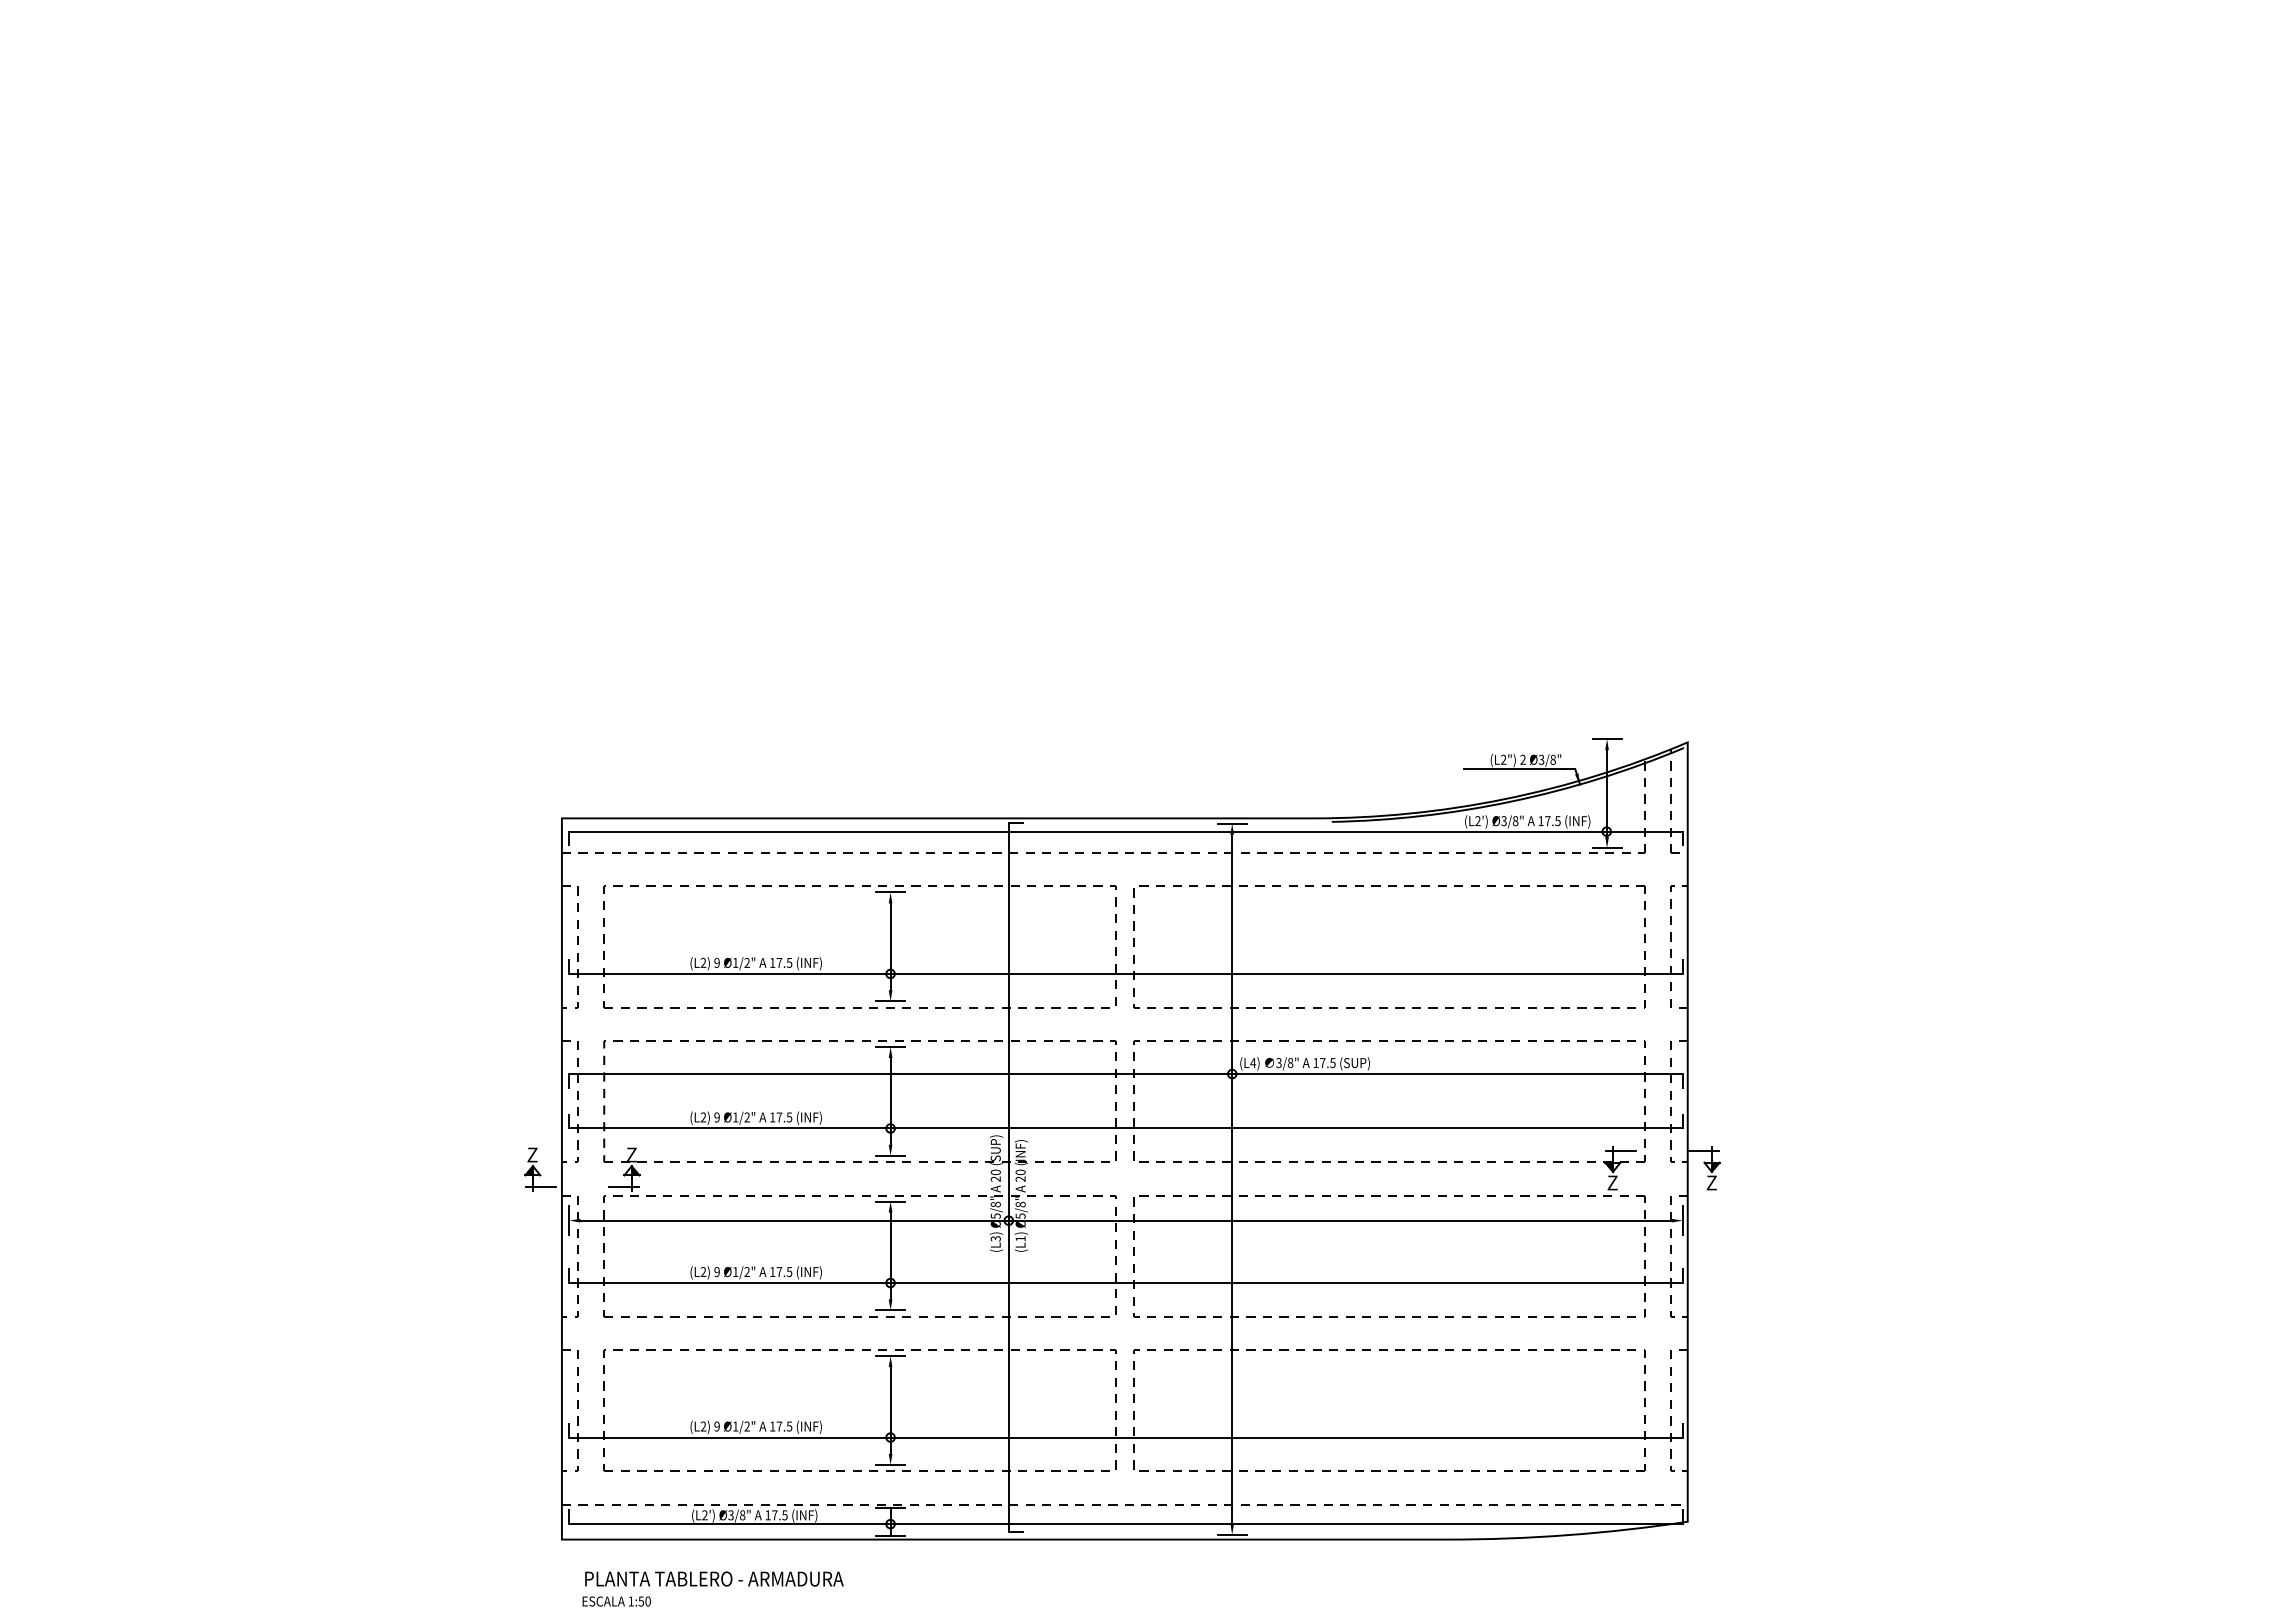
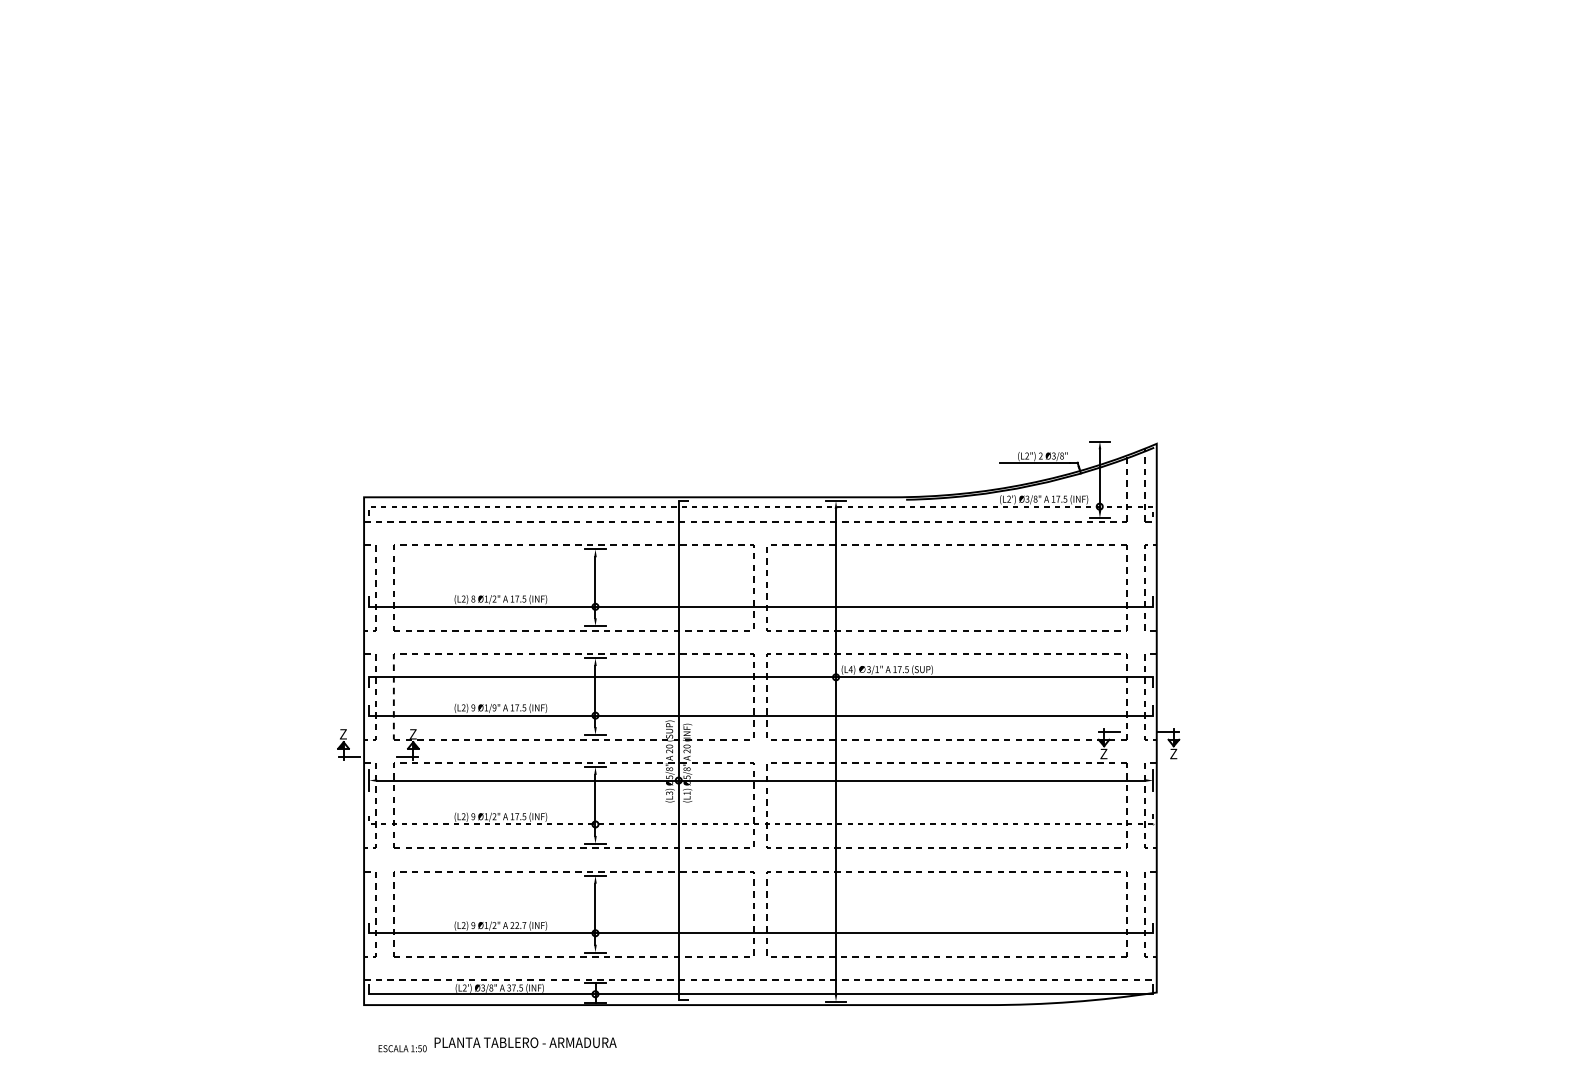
line: (1126, 831) -> (761, 506), solid -> dashed
text: (716, 962) -> (472, 598), 9 -> 8
text: (1290, 1063) -> (877, 669), 3/8" -> 3/1"
text: (746, 1117) -> (494, 707), Ø1/2" -> Ø1/9"
line: (1126, 1283) -> (761, 824), solid -> dashed
text: (781, 1426) -> (518, 925), 17.5 -> 22.7
text: (767, 1515) -> (508, 988), 17.5 -> 37.5
text: (714, 1578) -> (525, 1042), moved

